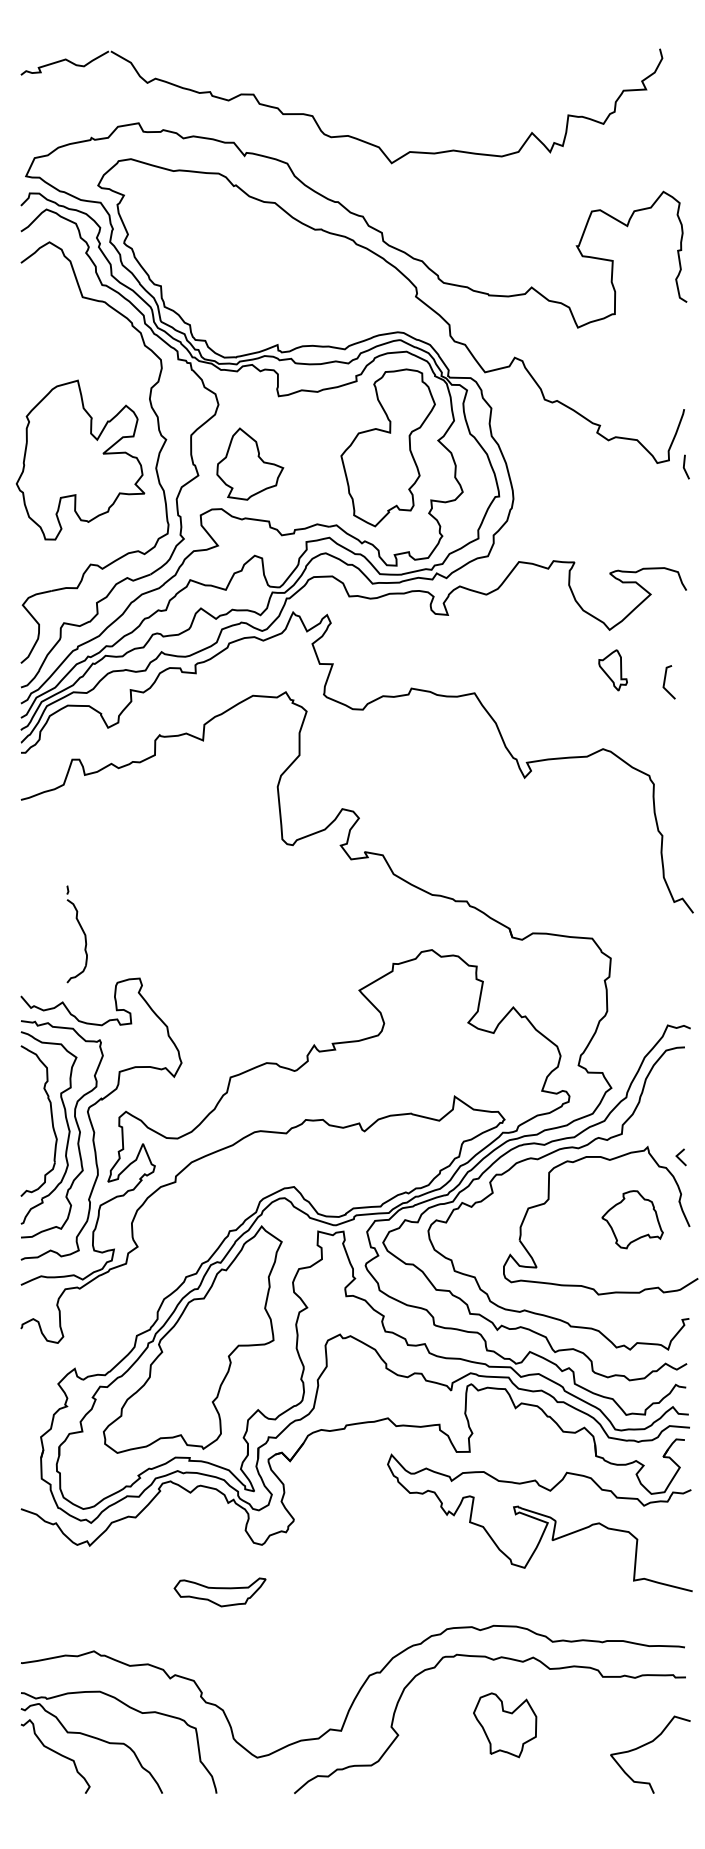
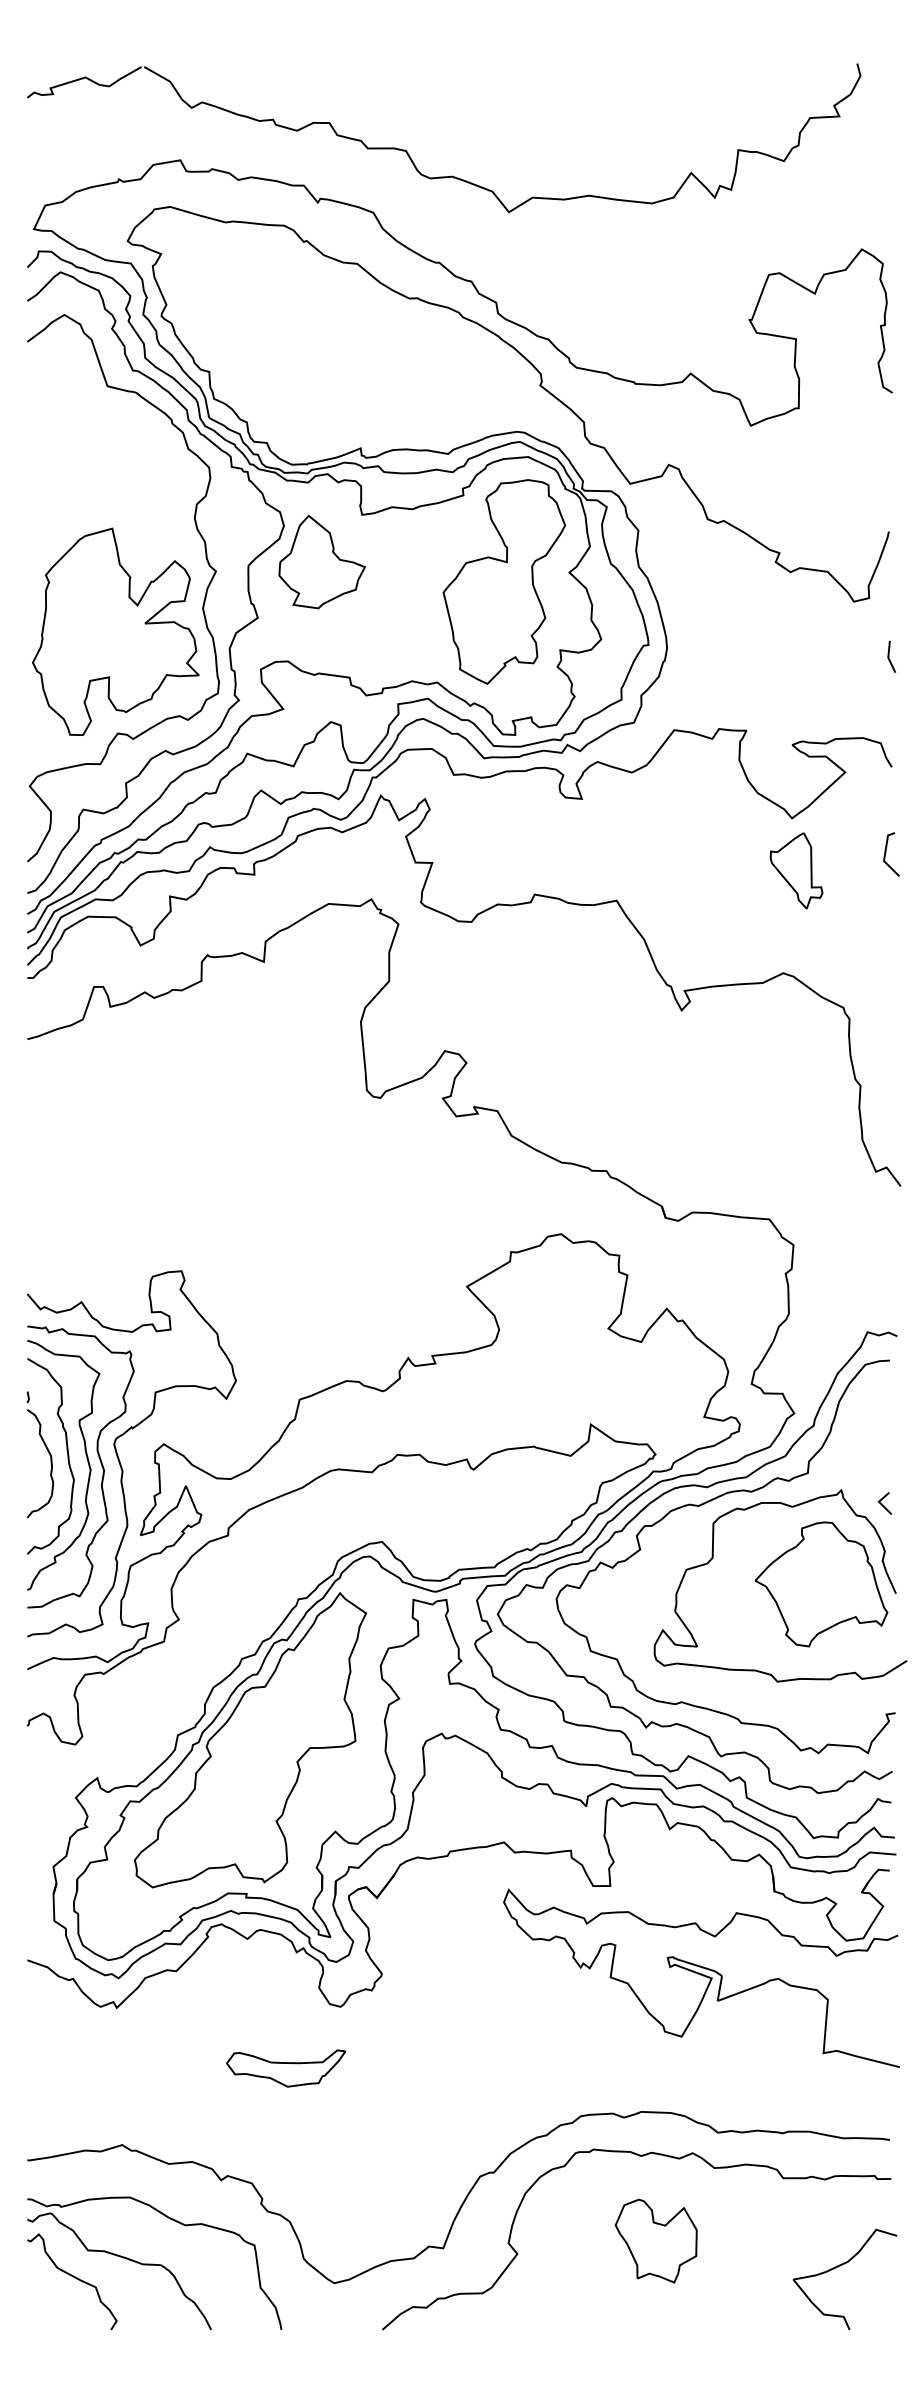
part: (80, 459) -> (115, 631), moved
part: (249, 463) -> (321, 561), moved
line: (684, 466) -> (889, 656), moved
part: (613, 670) -> (796, 870), size x1.43
line: (665, 681) -> (886, 853), moved
part: (82, 931) -> (47, 1451), moved
part: (632, 1219) -> (821, 1584), size x1.67

